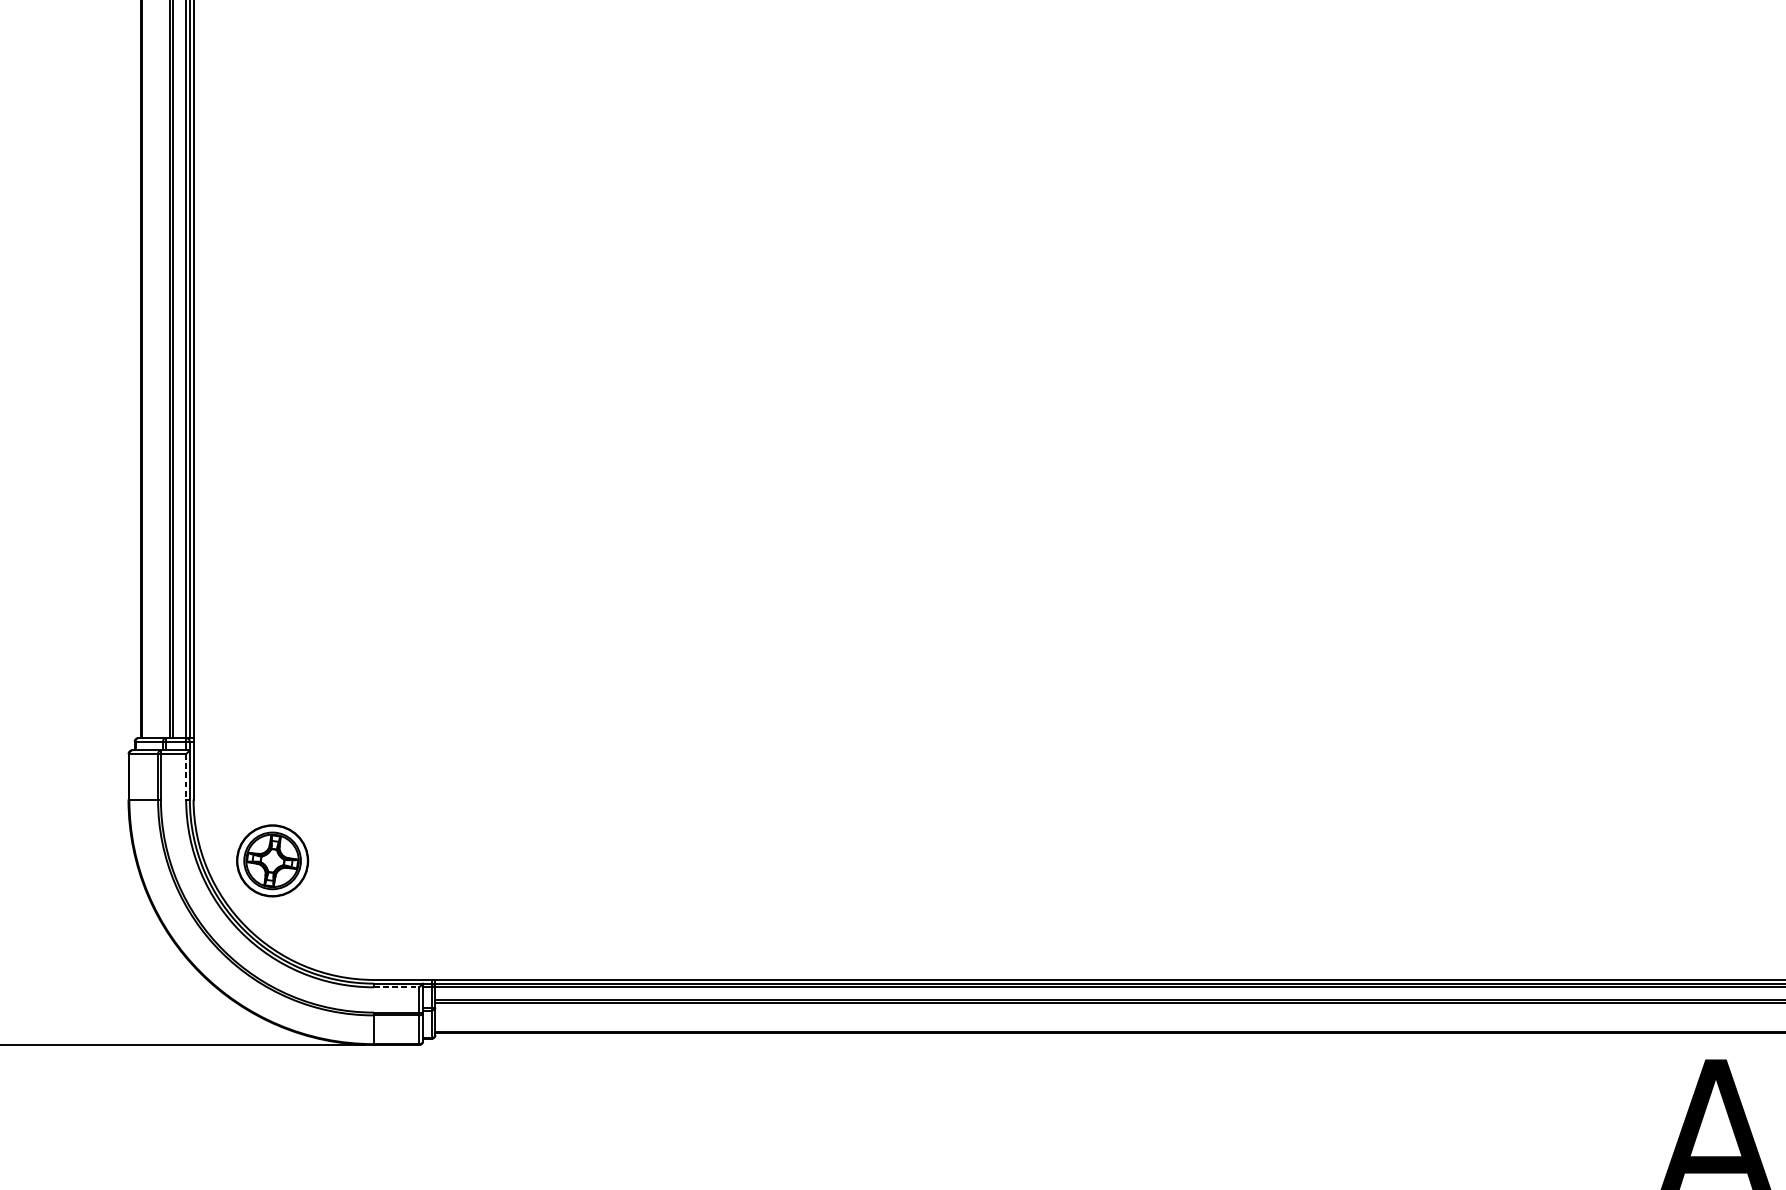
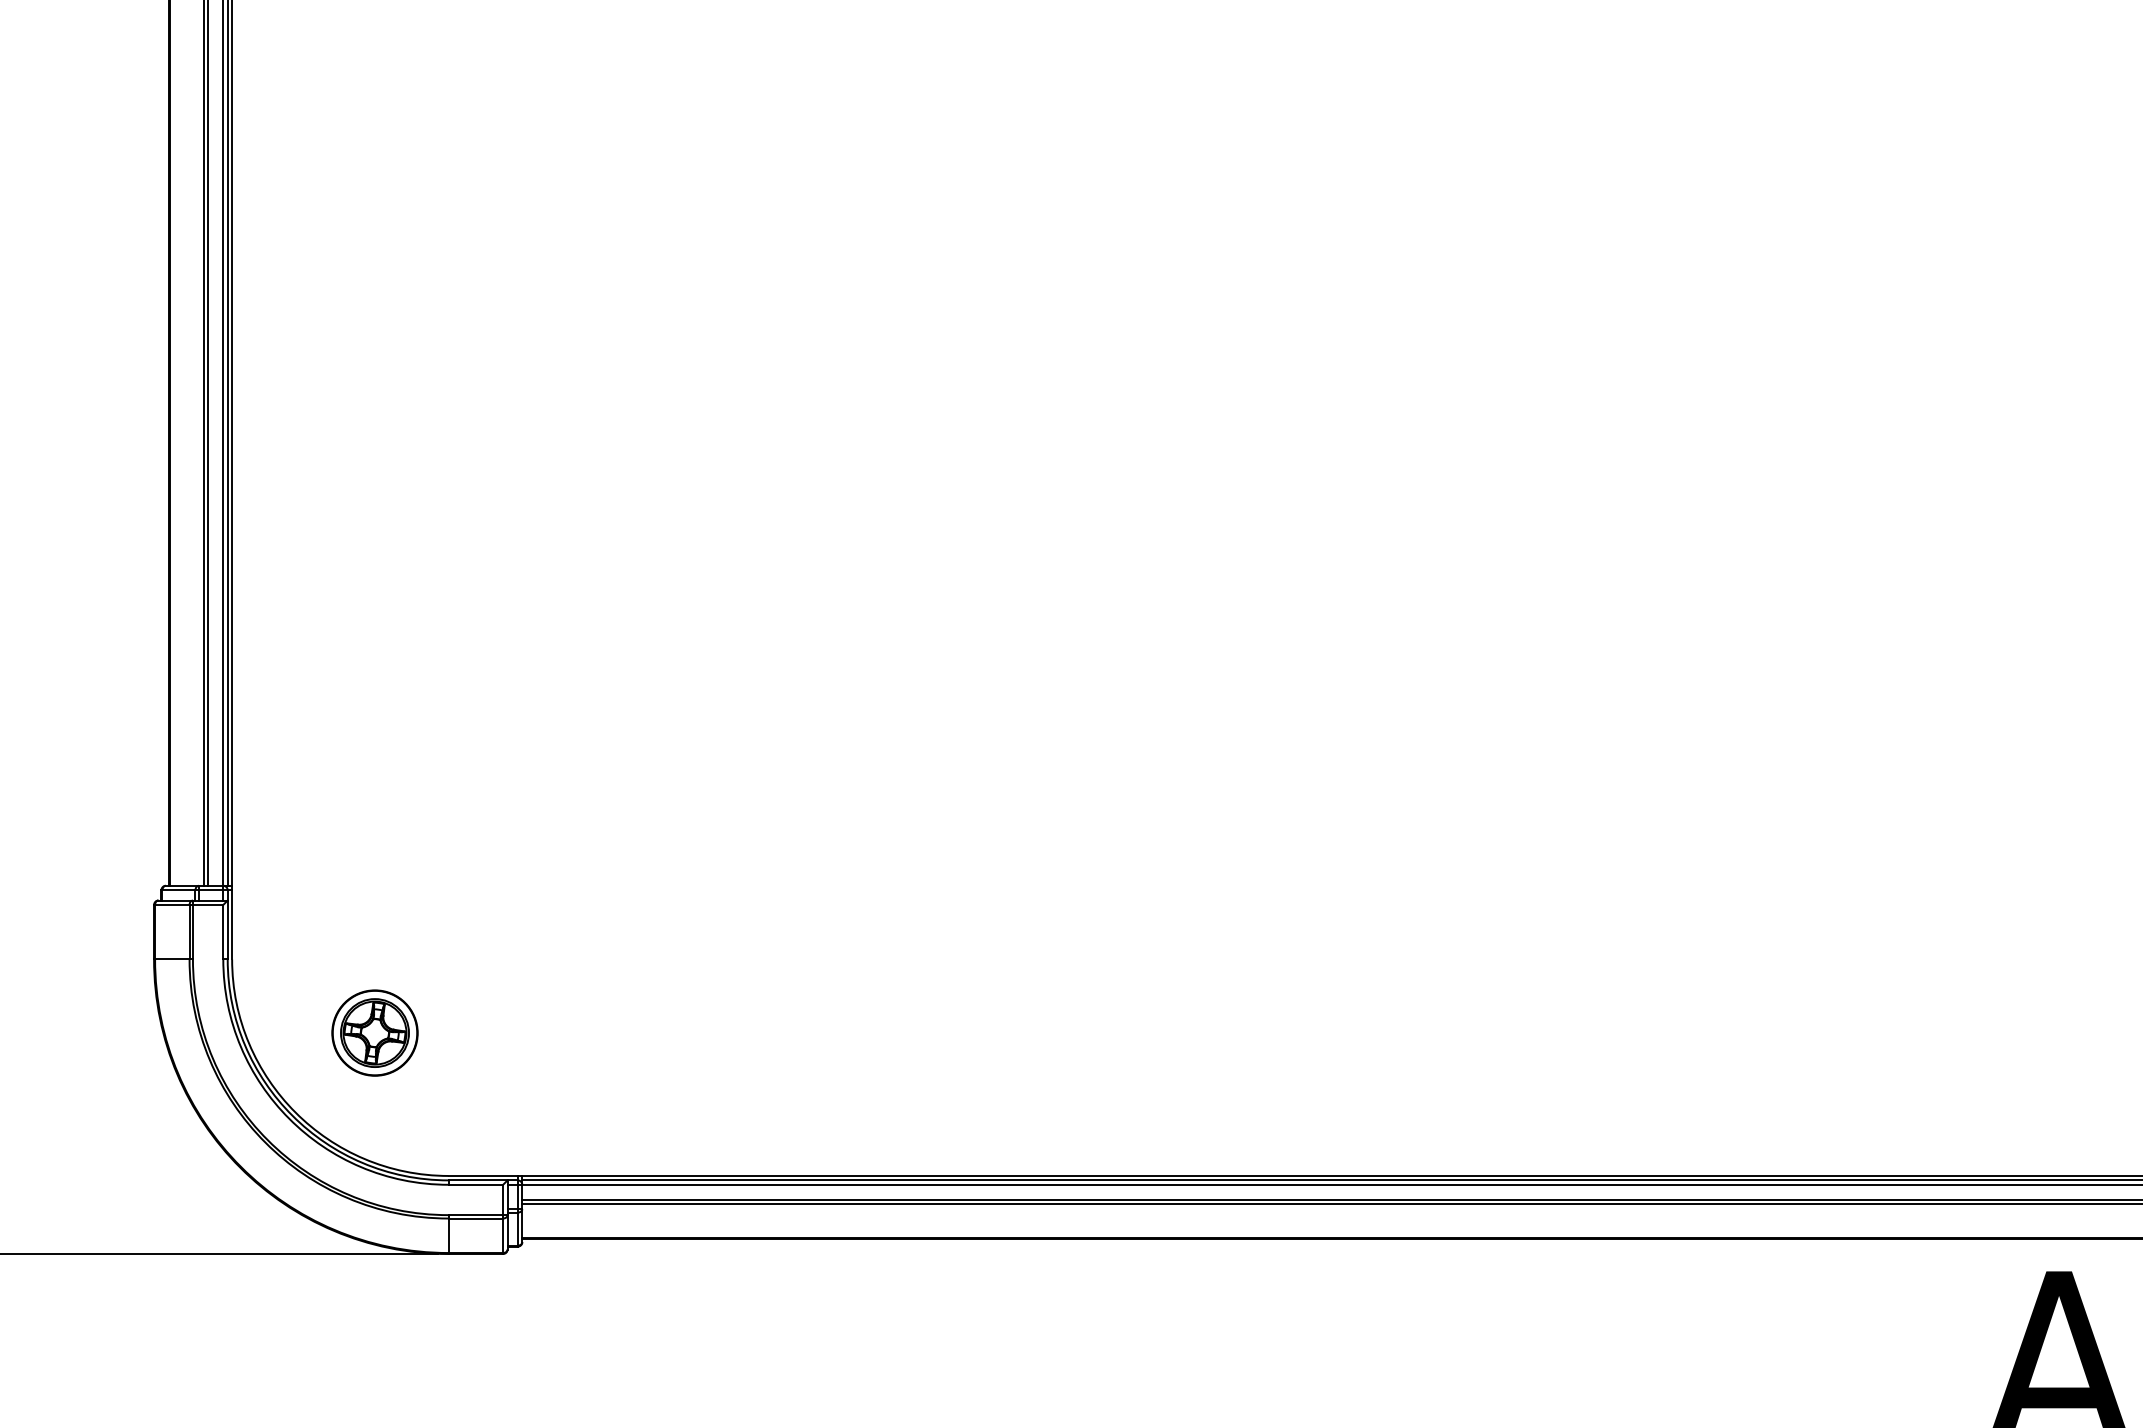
line: (186, 777) -> (223, 932), dashed -> solid
part: (272, 860) -> (374, 1032), moved
line: (397, 987) -> (476, 1184), dashed -> solid

